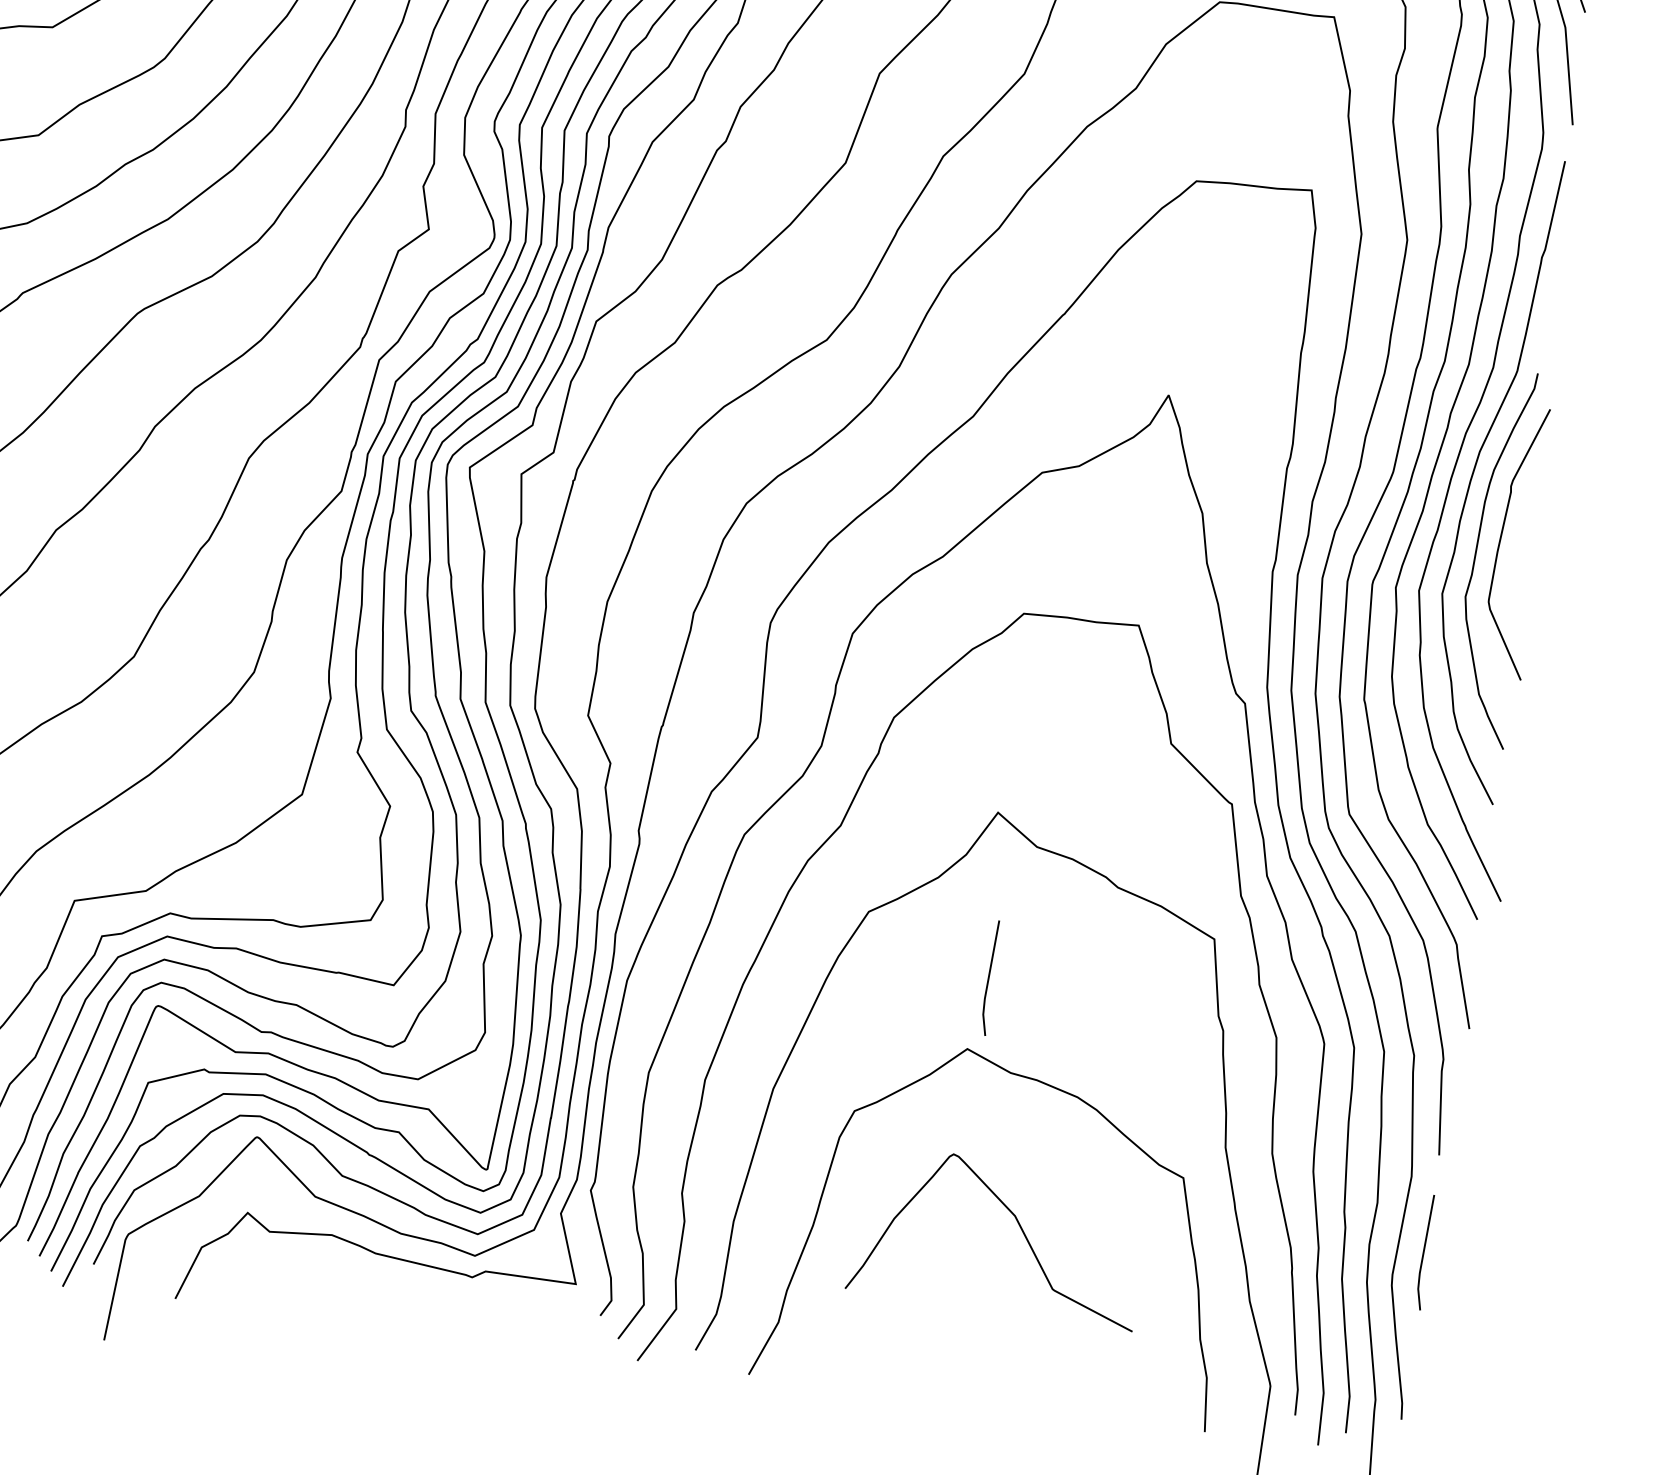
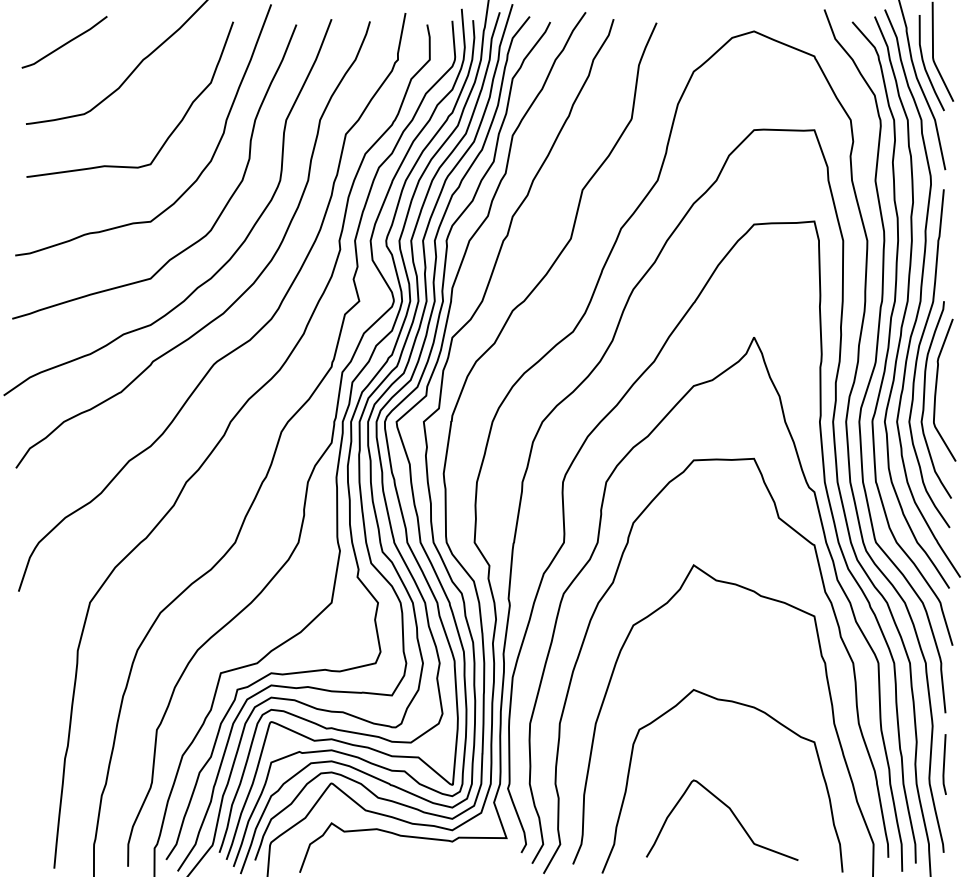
line: (989, 977) -> (700, 651), removed
curve: (1018, 1228) -> (732, 814), moved

